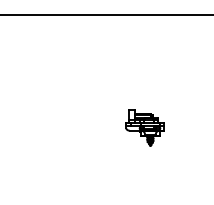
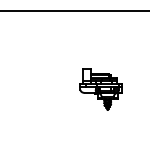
part: (144, 127) -> (101, 89), size x1.6

